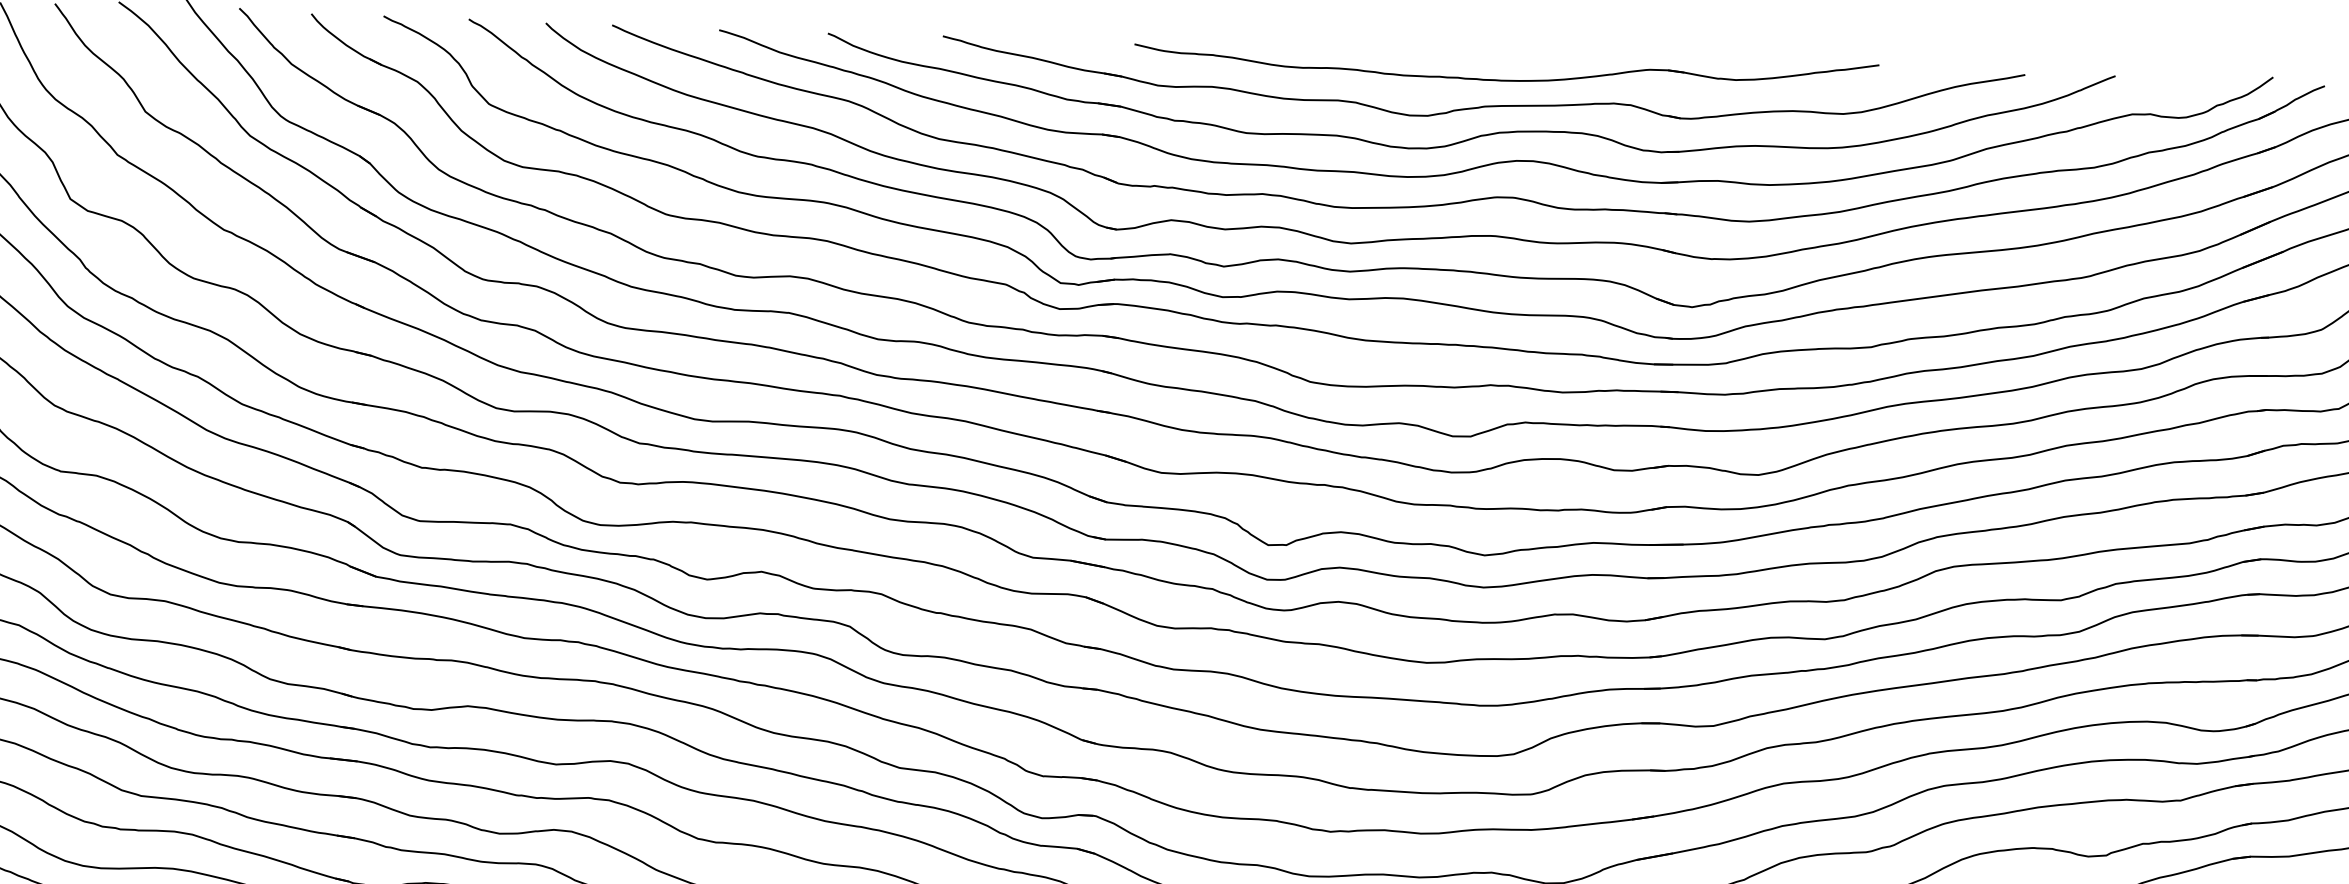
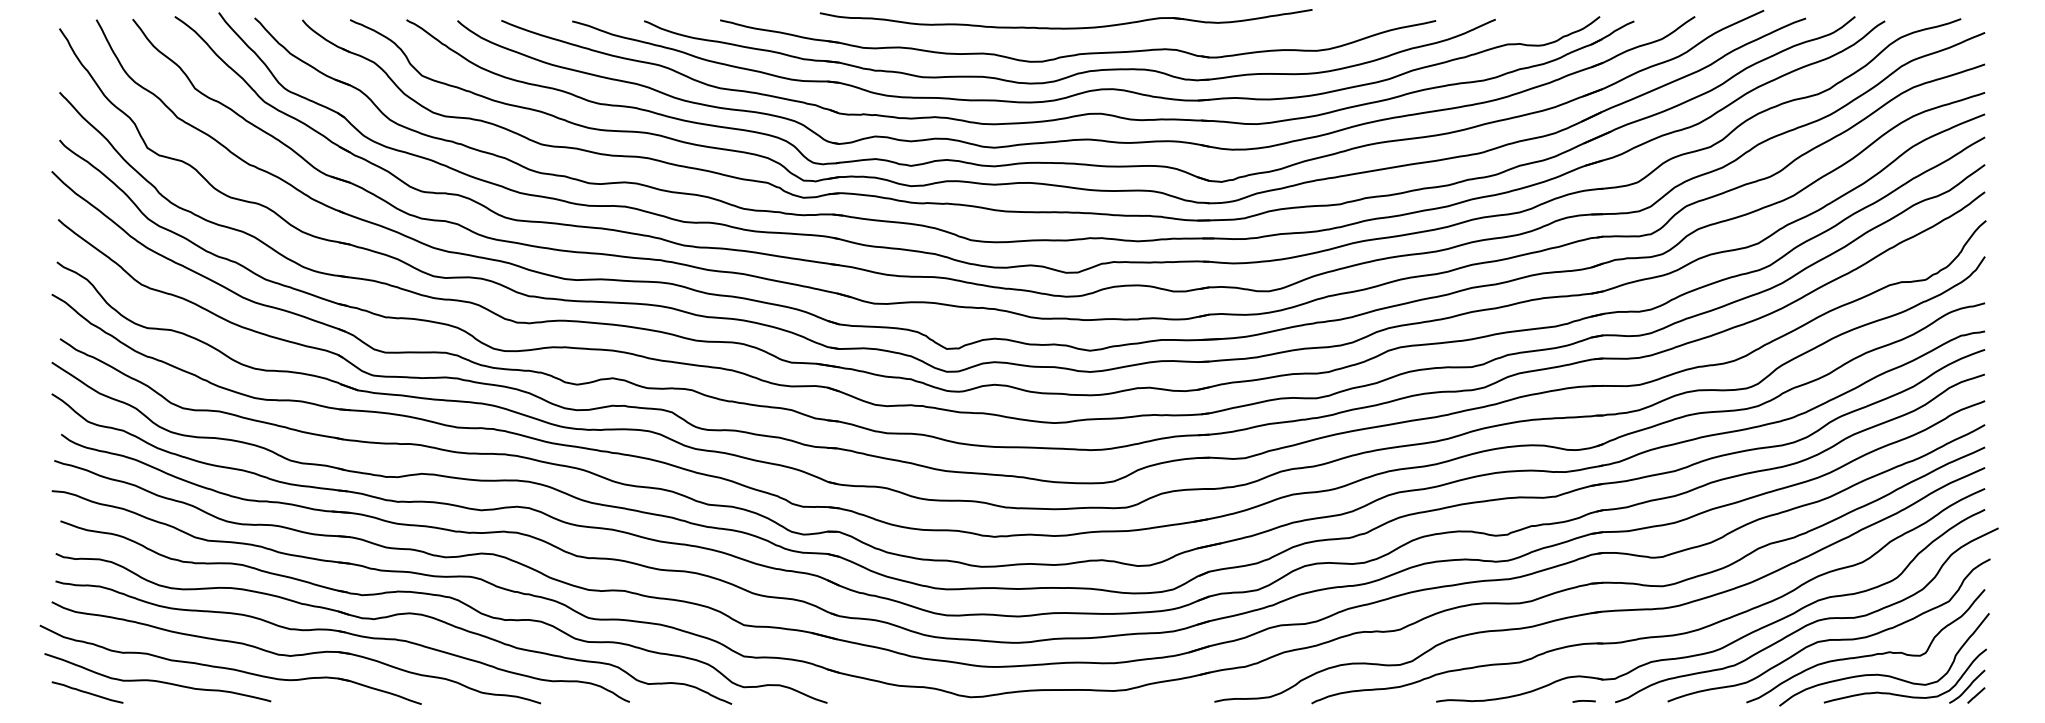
part: (1505, 78) -> (1065, 27), moved

